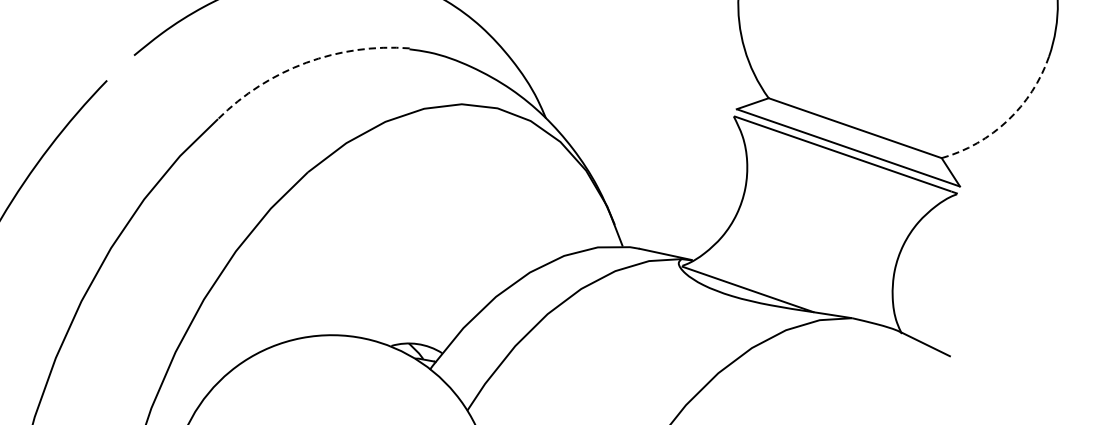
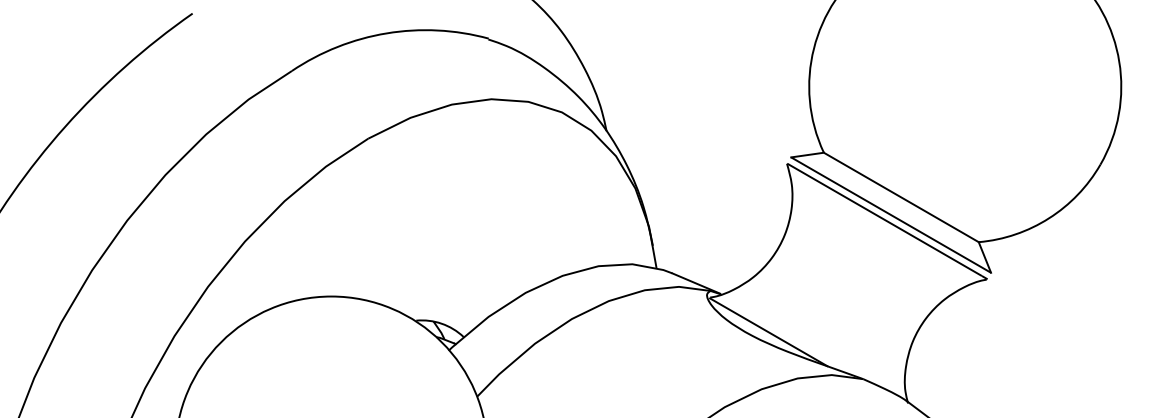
arc: (305, 63) -> (386, 33), dashed -> solid
arc: (1008, 120) -> (1049, 218), dashed -> solid

